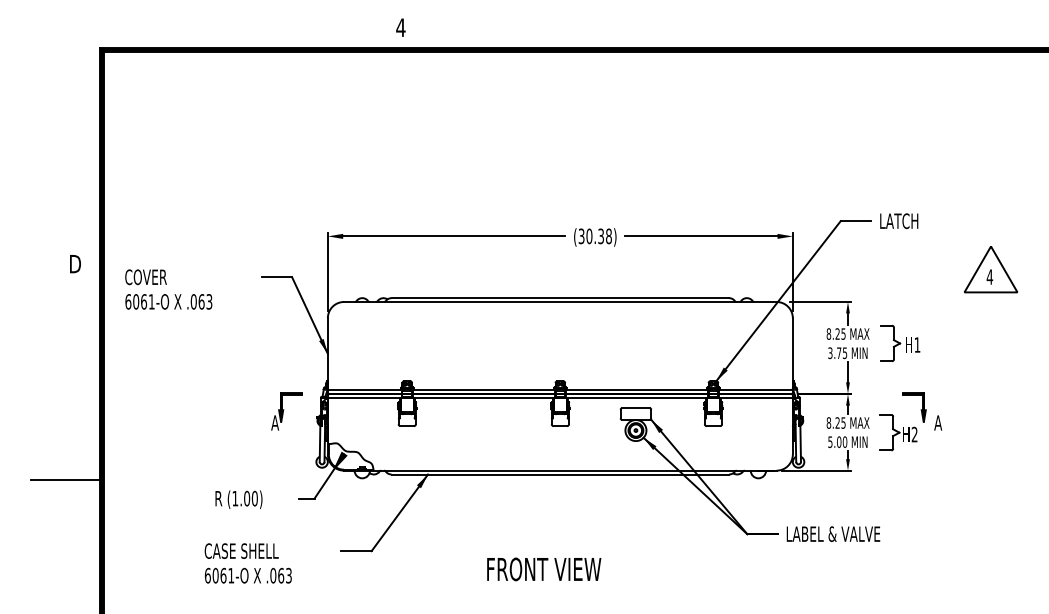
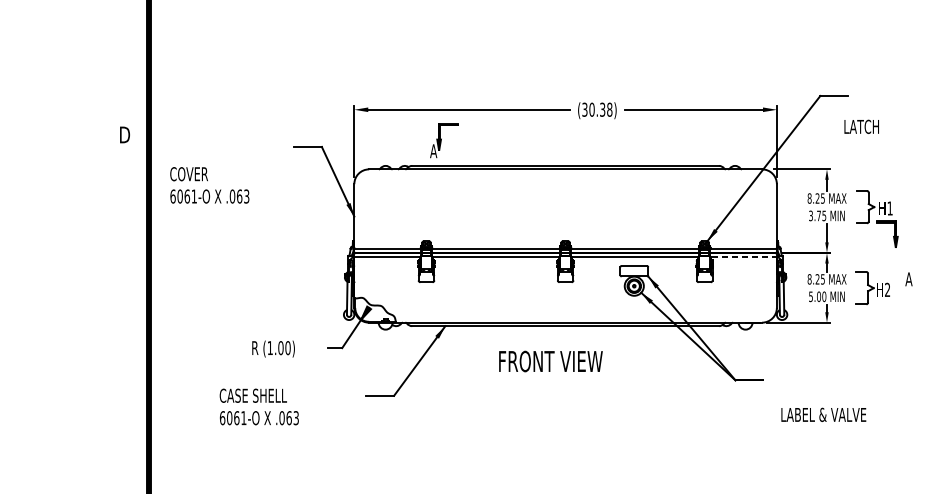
text: (899, 221) -> (861, 127), moved
text: (168, 289) -> (209, 185), moved
line: (757, 398) -> (744, 257), solid -> dashed
part: (920, 409) -> (892, 236), moved
part: (286, 411) -> (443, 140), moved
line: (65, 480) -> (115, 331), removed
text: (833, 533) -> (823, 414), moved
text: (247, 563) -> (258, 407), moved
text: (544, 569) -> (551, 361), moved

